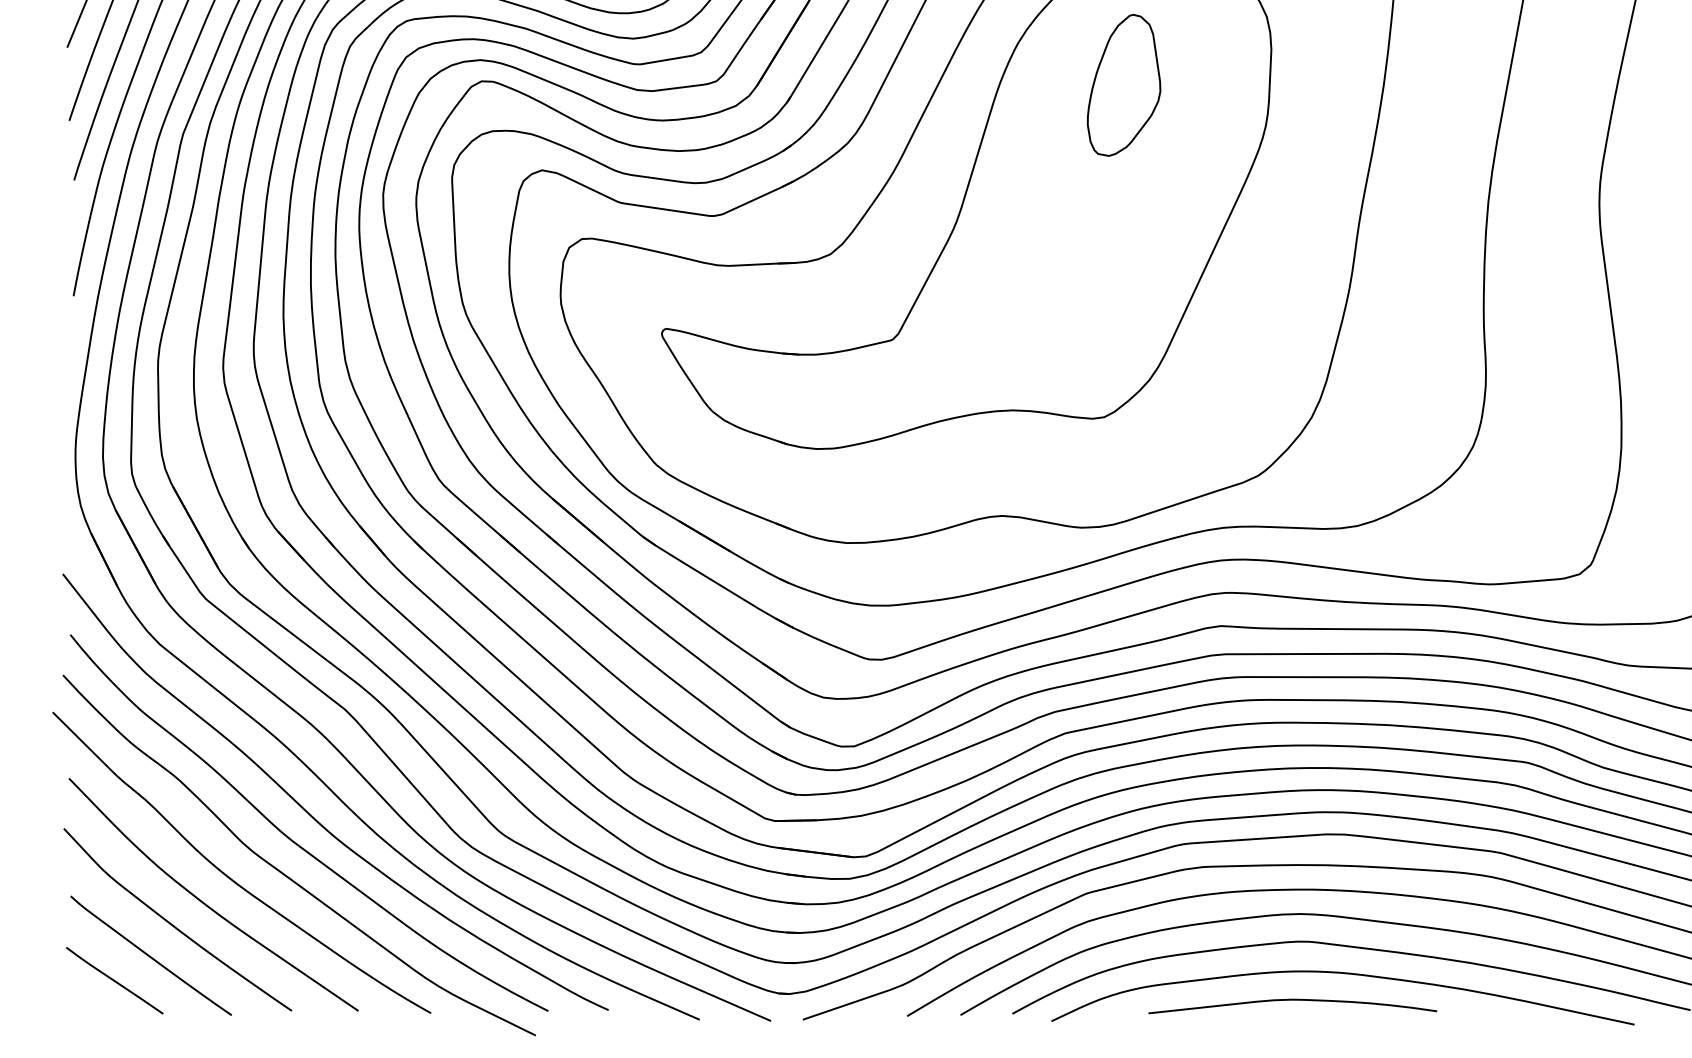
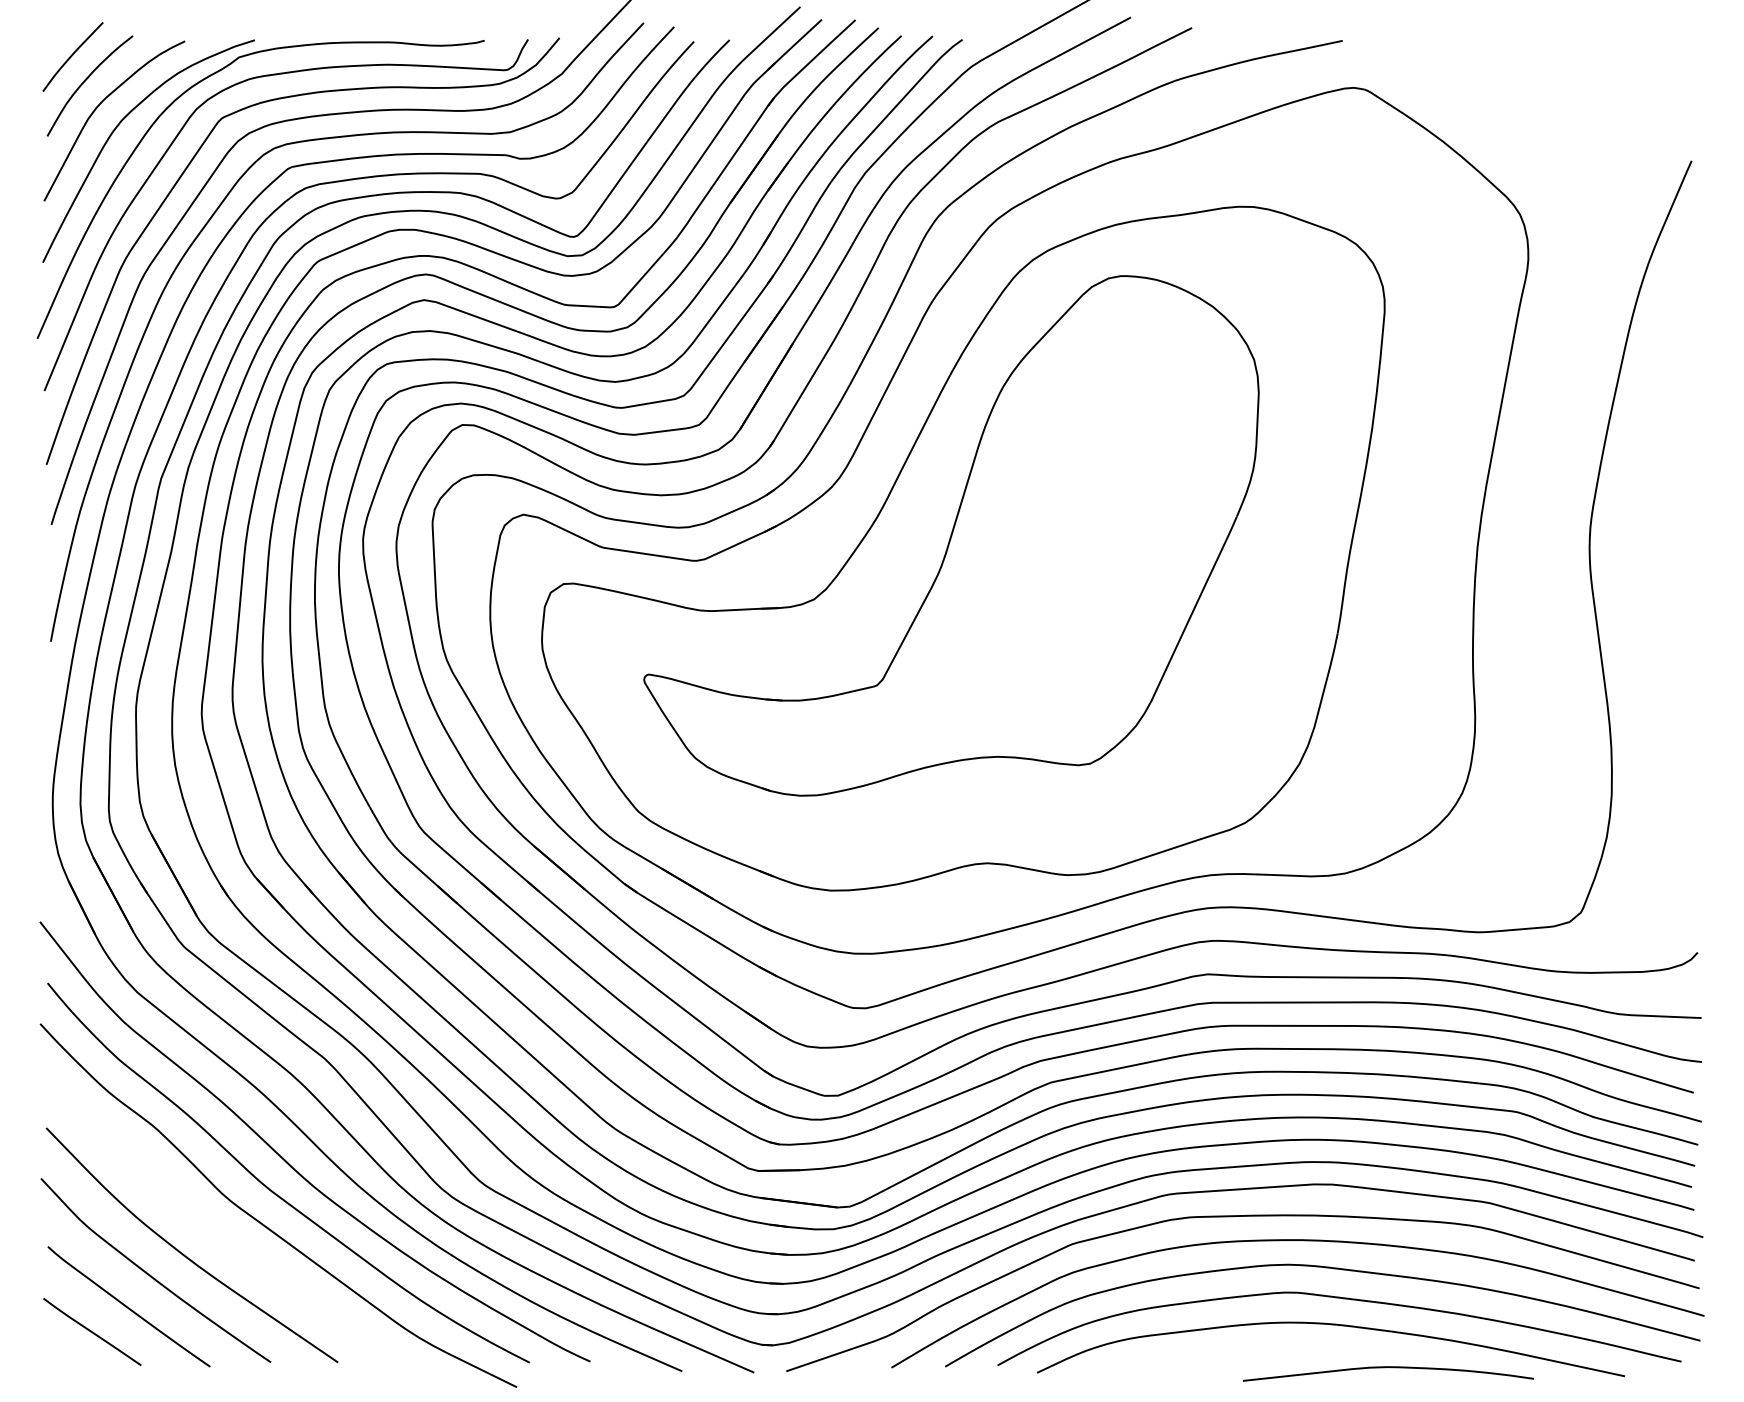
part: (1123, 85) -> (1109, 429), removed
curve: (228, 876) -> (207, 1226), removed
curve: (1289, 1001) -> (1385, 1368), moved

